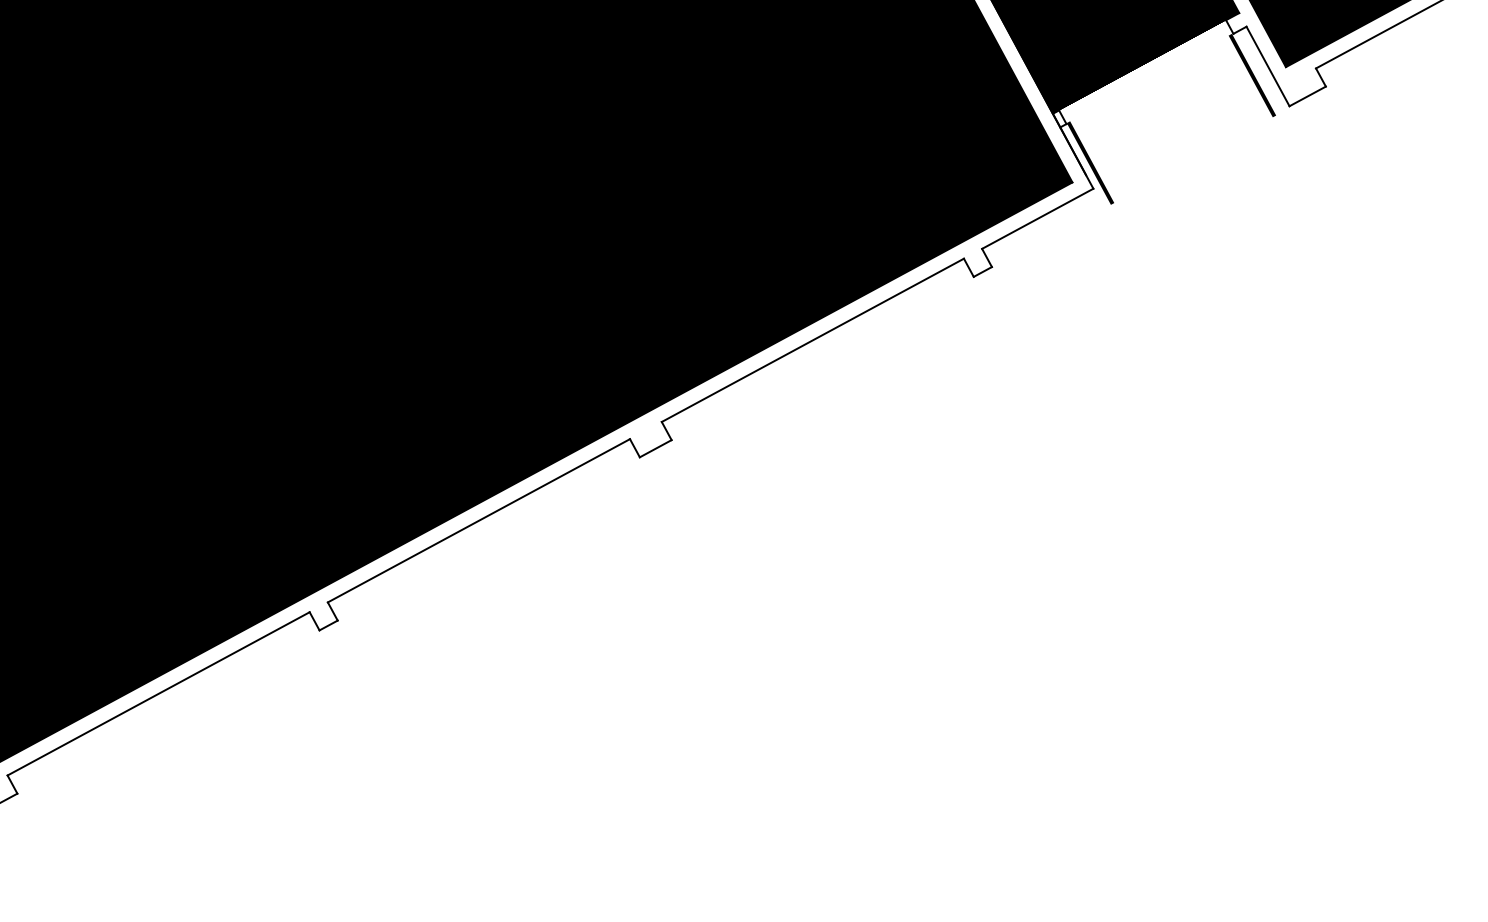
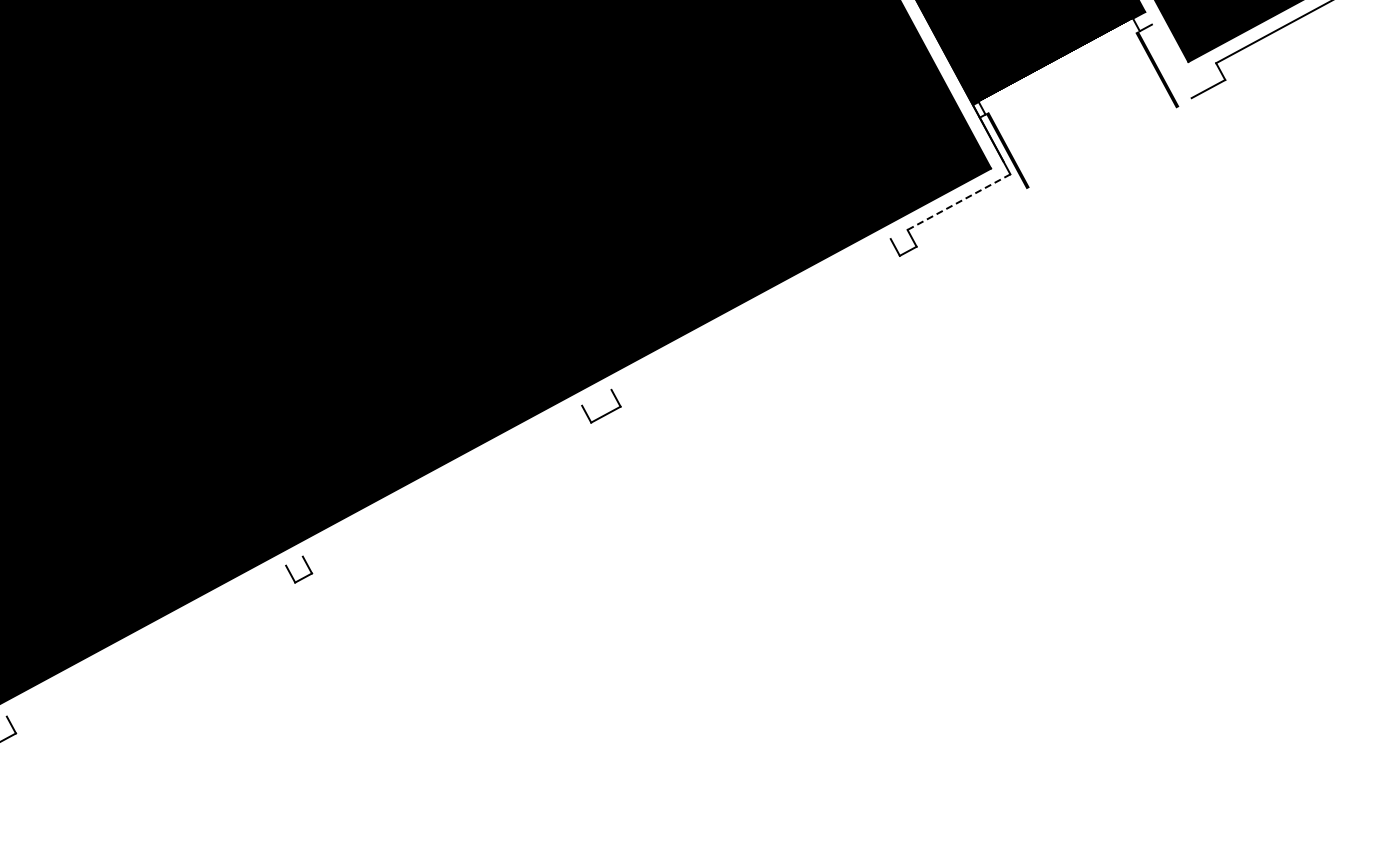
line: (1267, 66) -> (1171, 61), removed
line: (1038, 218) -> (959, 201), solid -> dashed
line: (812, 340) -> (750, 314), removed
line: (478, 519) -> (442, 480), removed
line: (158, 693) -> (146, 640), removed

